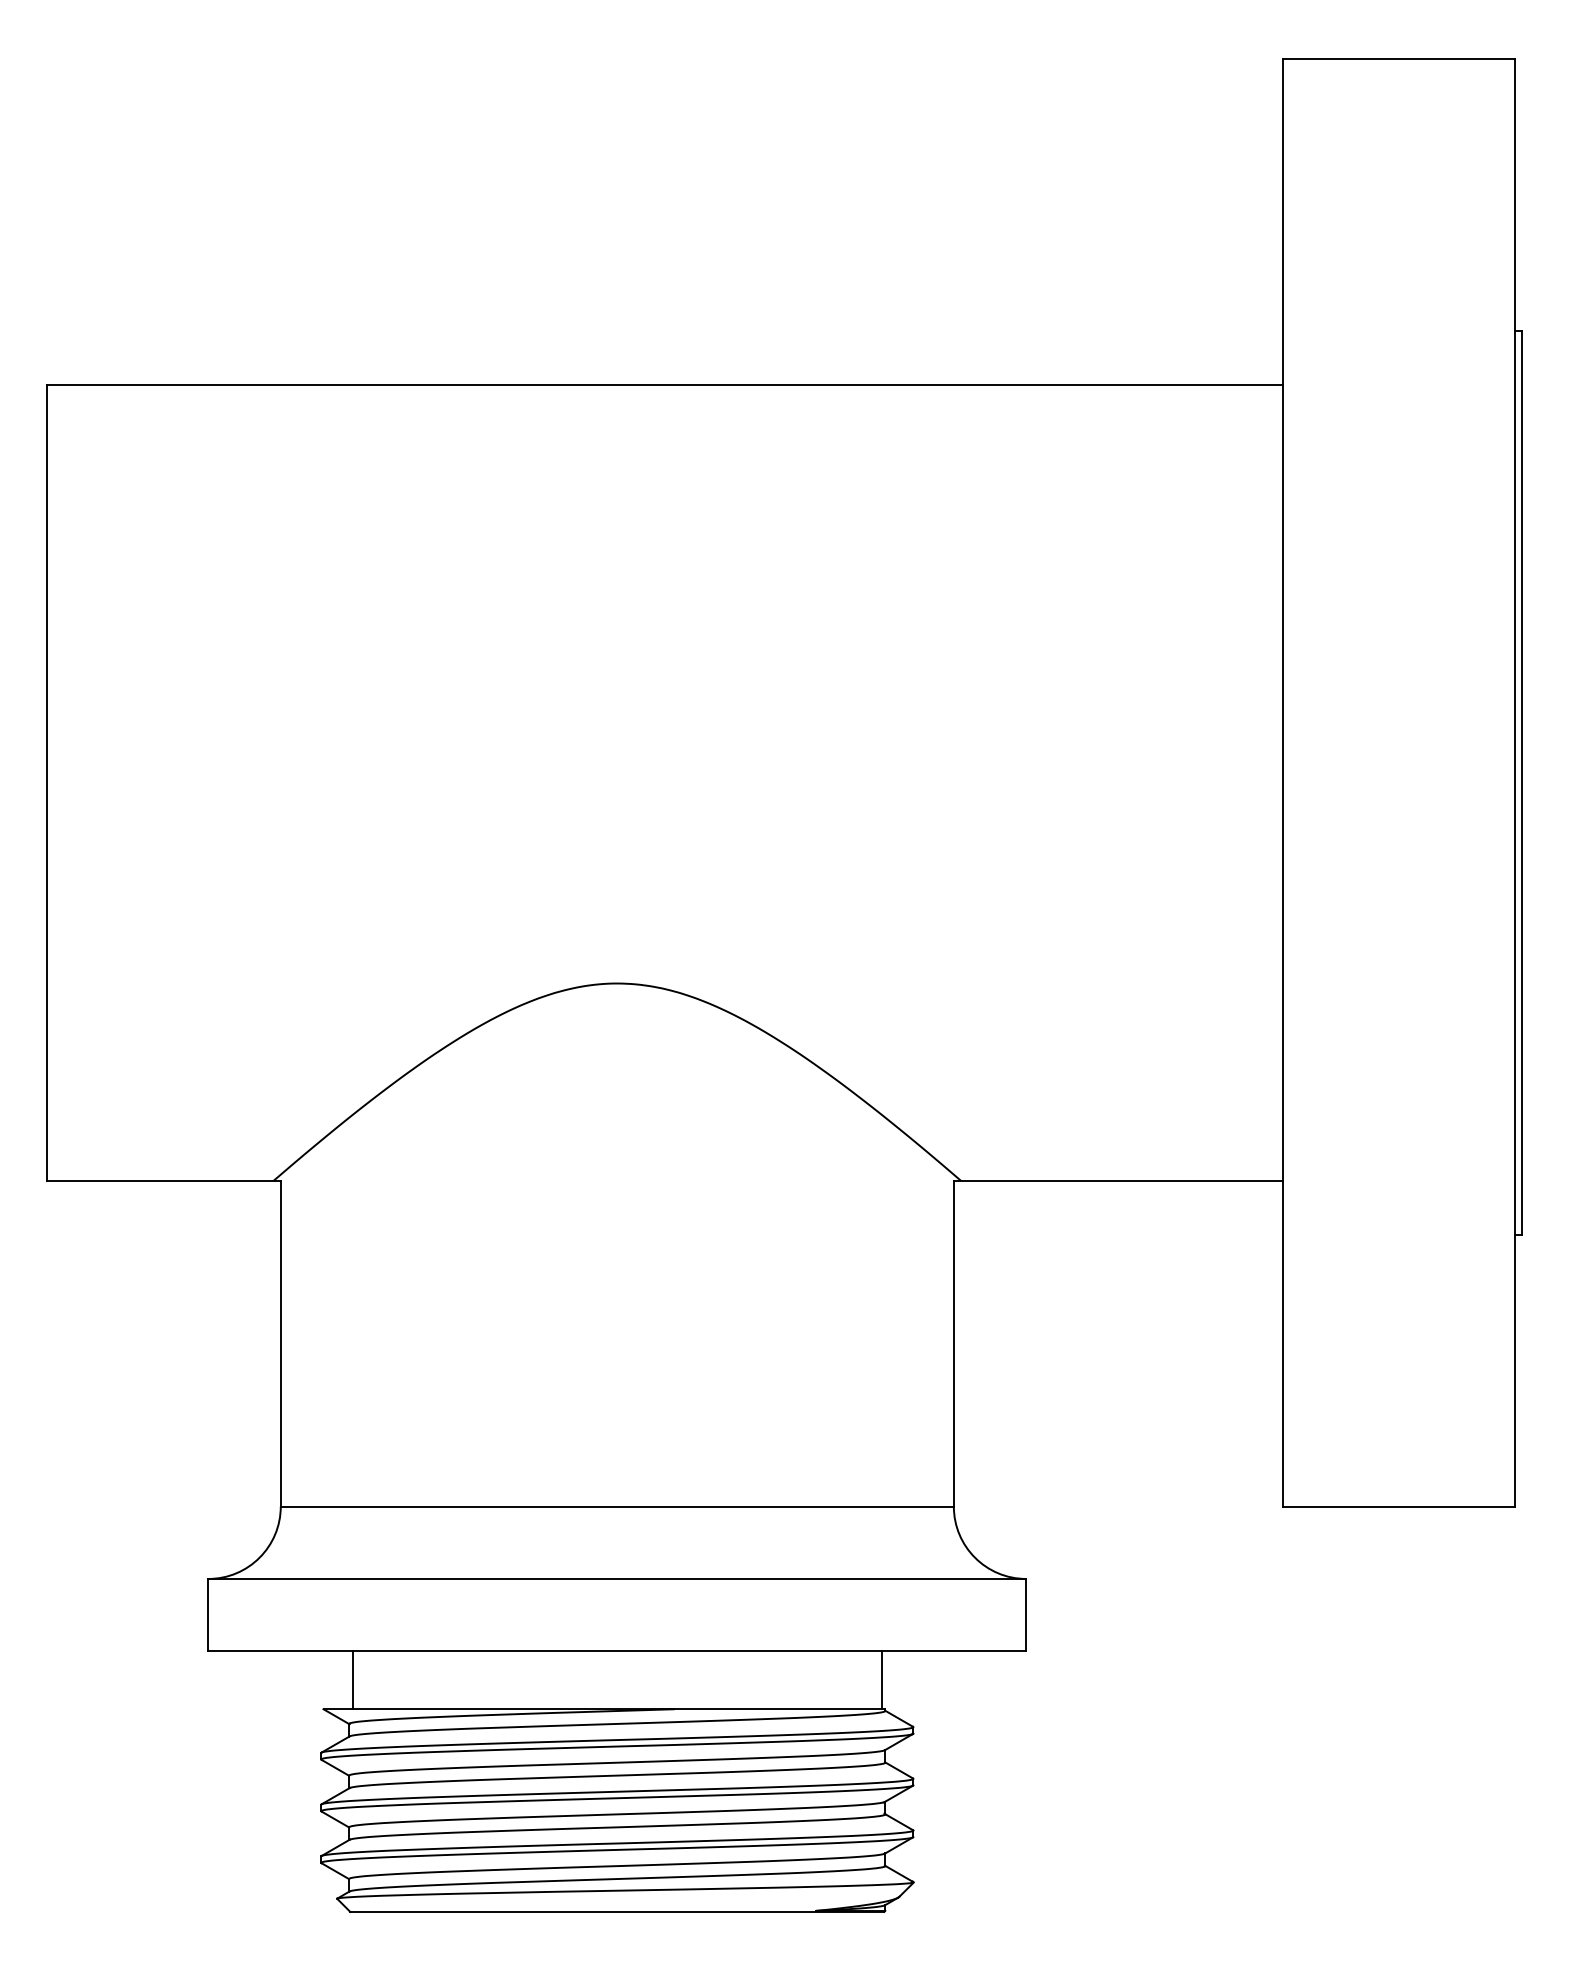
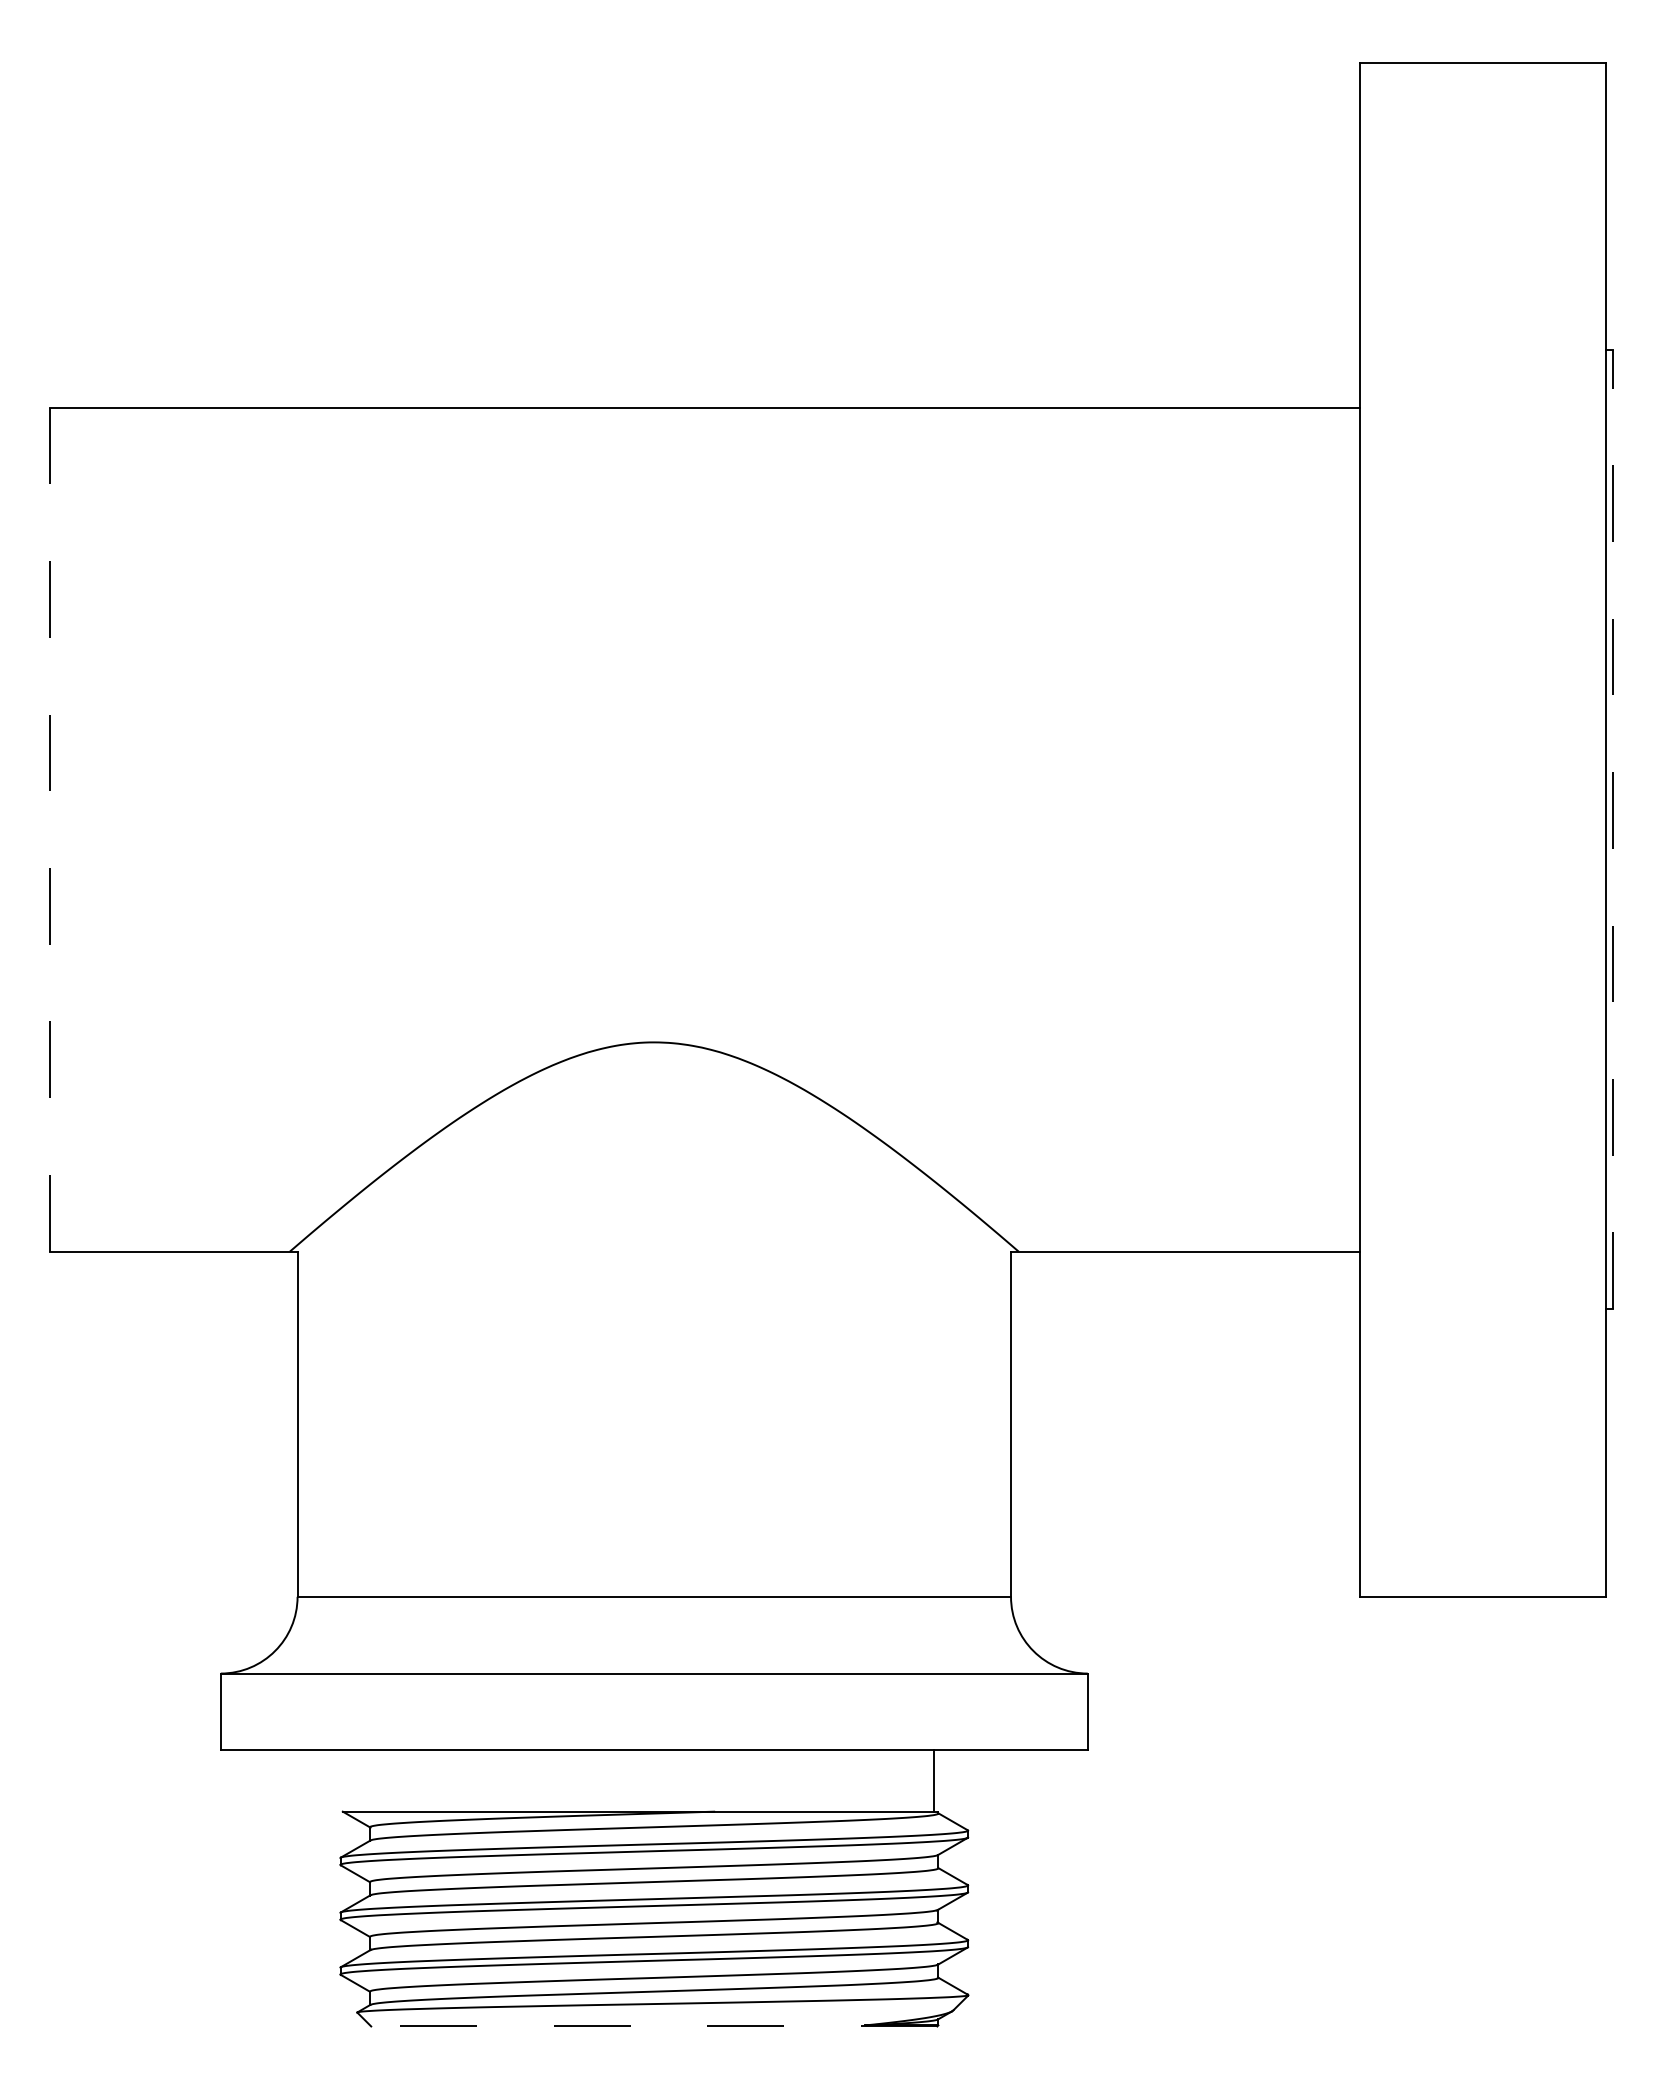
line: (47, 782) -> (50, 829), solid -> dashed
line: (1521, 782) -> (1612, 829), solid -> dashed
line: (353, 1680) -> (374, 1781), removed
line: (616, 1911) -> (653, 2026), solid -> dashed

